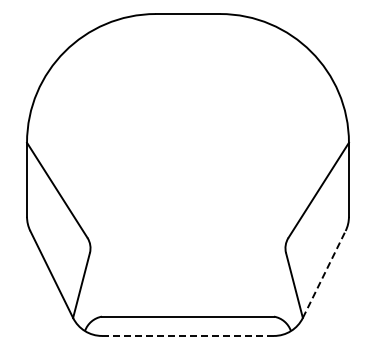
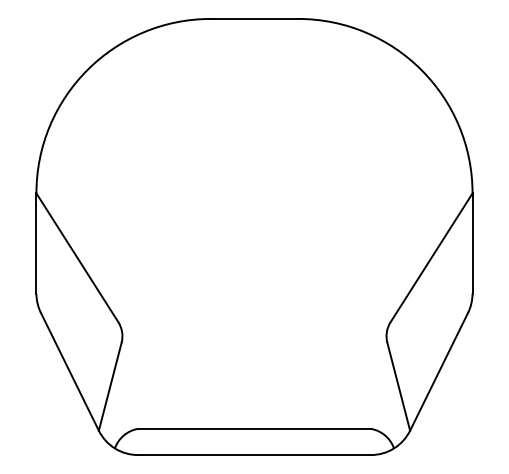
line: (324, 274) -> (439, 371), dashed -> solid
line: (188, 335) -> (255, 454), dashed -> solid

